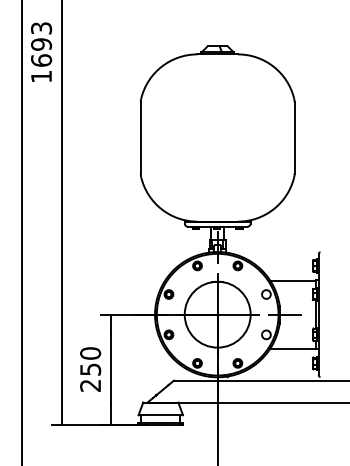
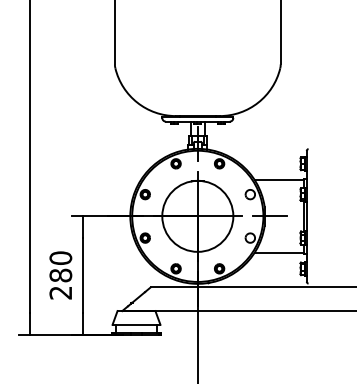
text: (90, 369) -> (60, 275), 250 -> 280

